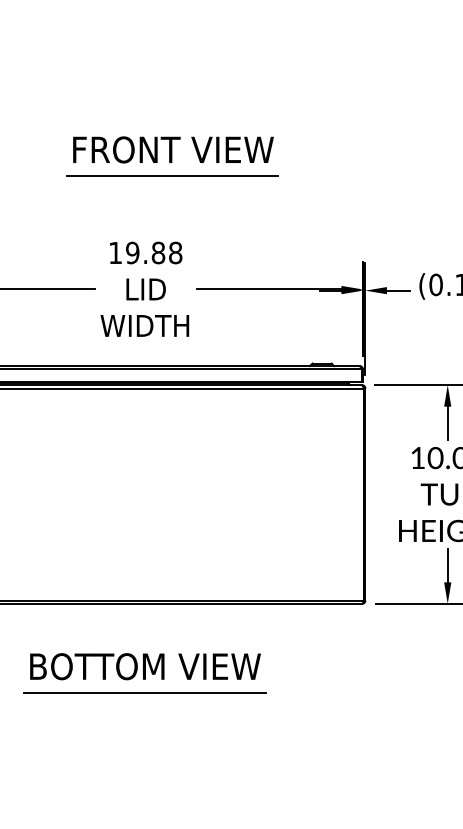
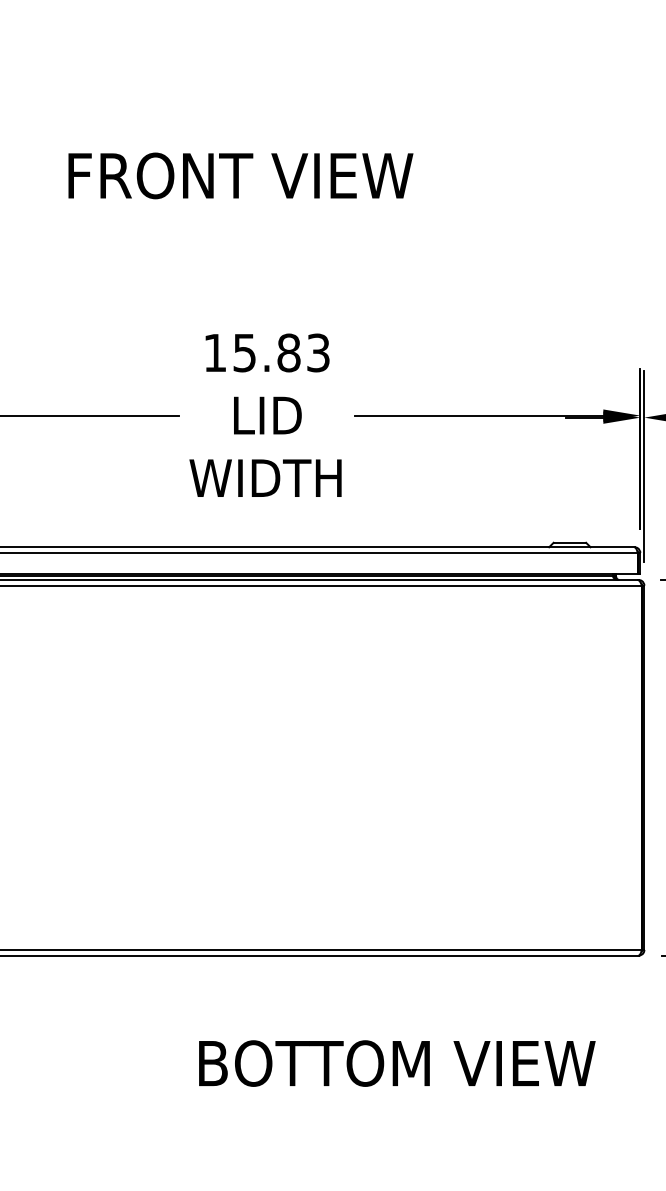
text: (173, 149) -> (240, 175), moved
line: (172, 175) -> (313, 219), removed
text: (154, 252) -> (282, 352), 19.88 -> 15.83
text: (145, 666) -> (397, 1063), moved
line: (144, 692) -> (264, 1107), removed

